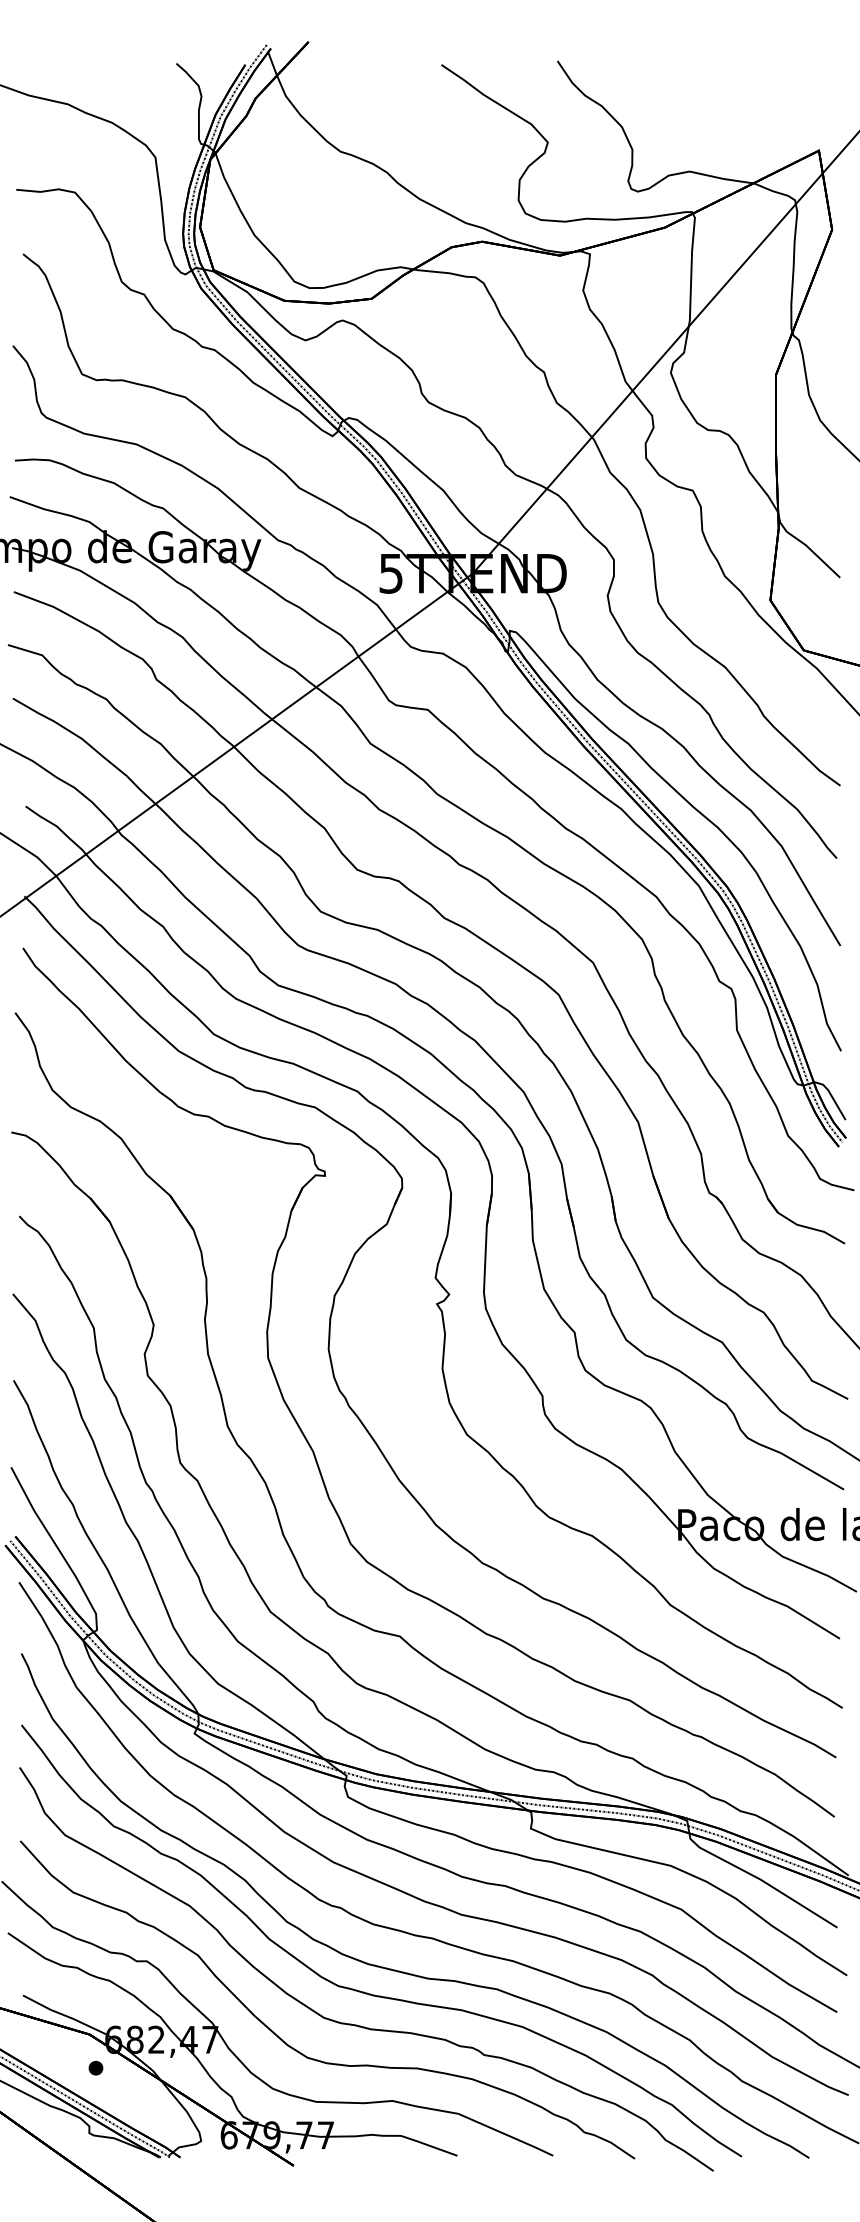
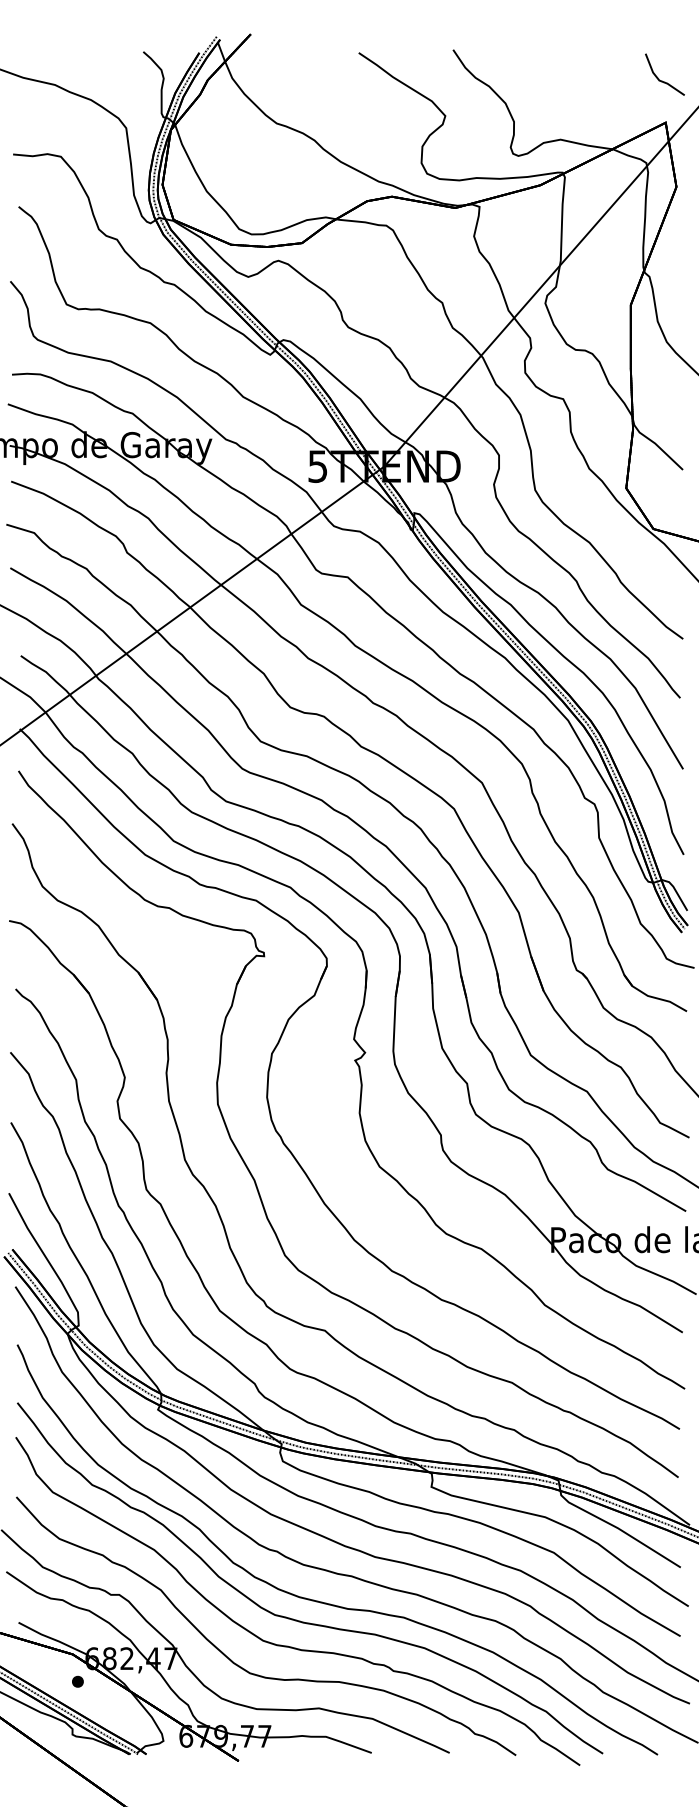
line: (814, 98) -> (662, 80), added

